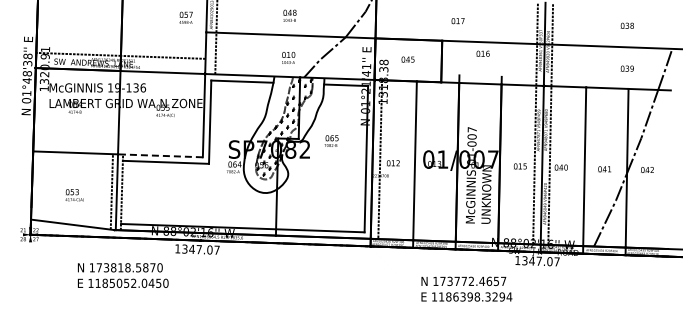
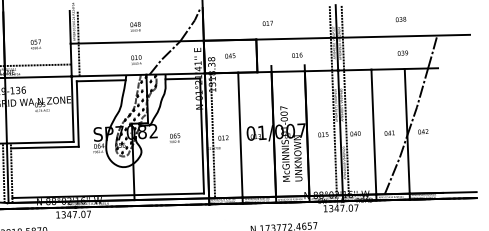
text: (185, 17) -> (35, 44), moved
text: (482, 53) -> (296, 55), moved
text: (331, 140) -> (174, 137), moved
line: (159, 155) -> (39, 142), dashed -> solid

